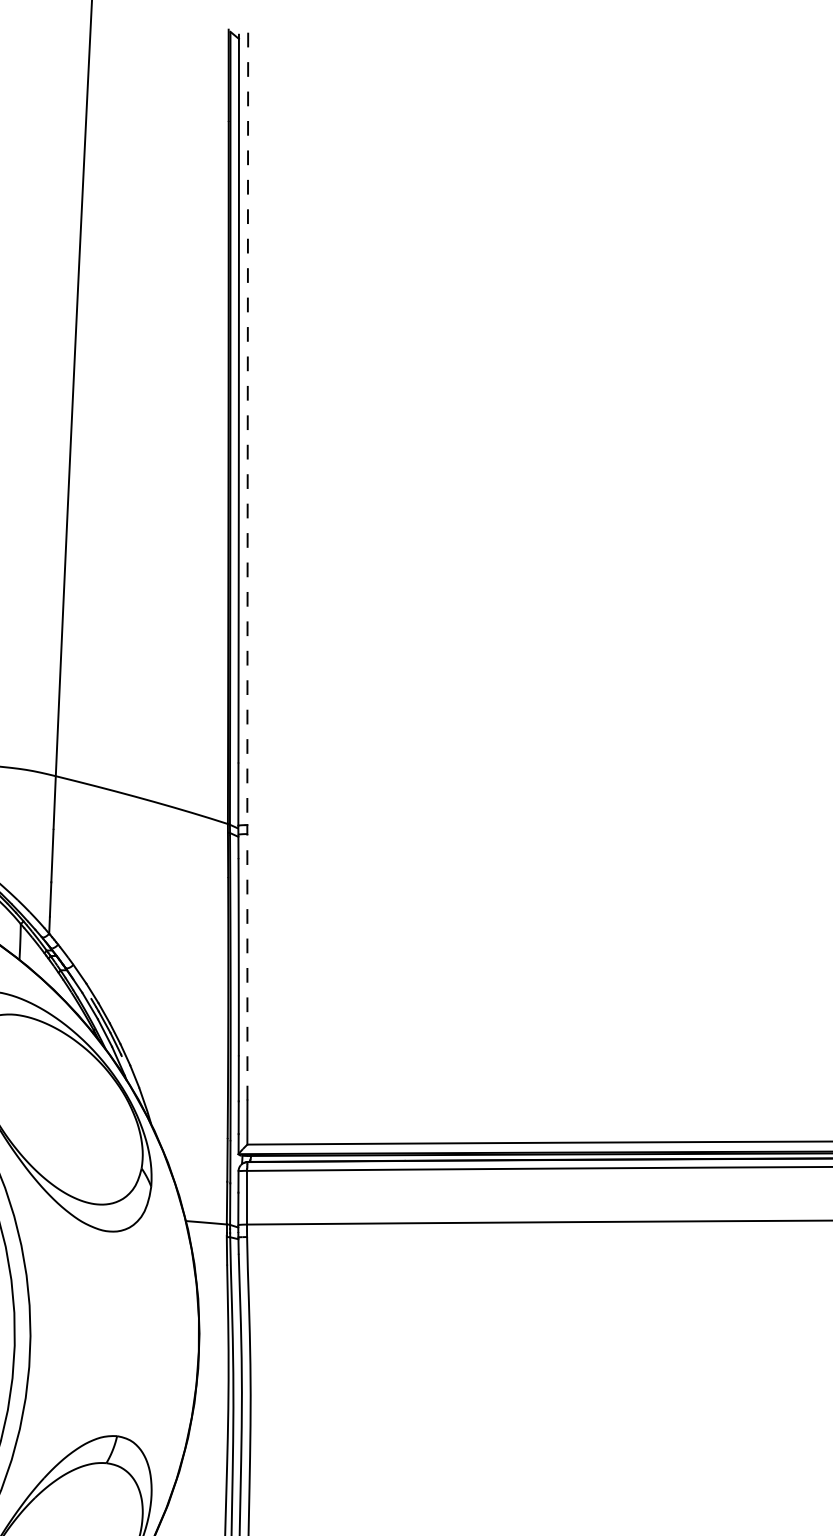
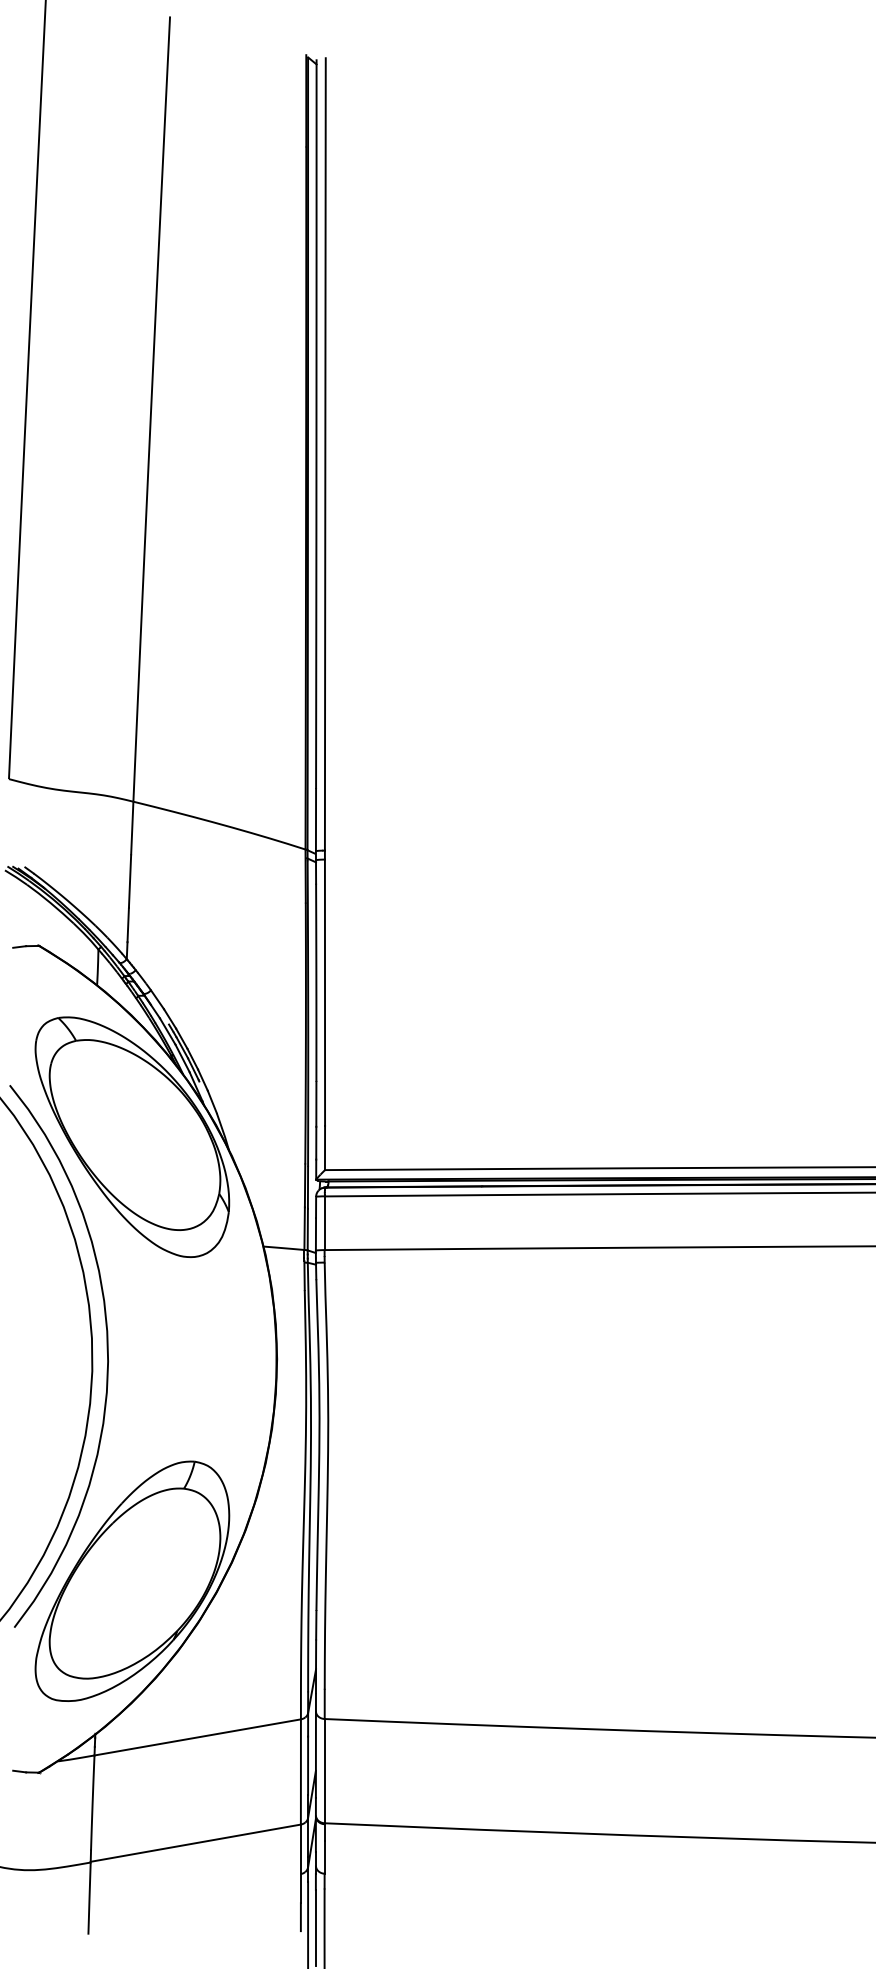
line: (247, 428) -> (325, 454), dashed -> solid
line: (247, 966) -> (325, 992), dashed -> solid

